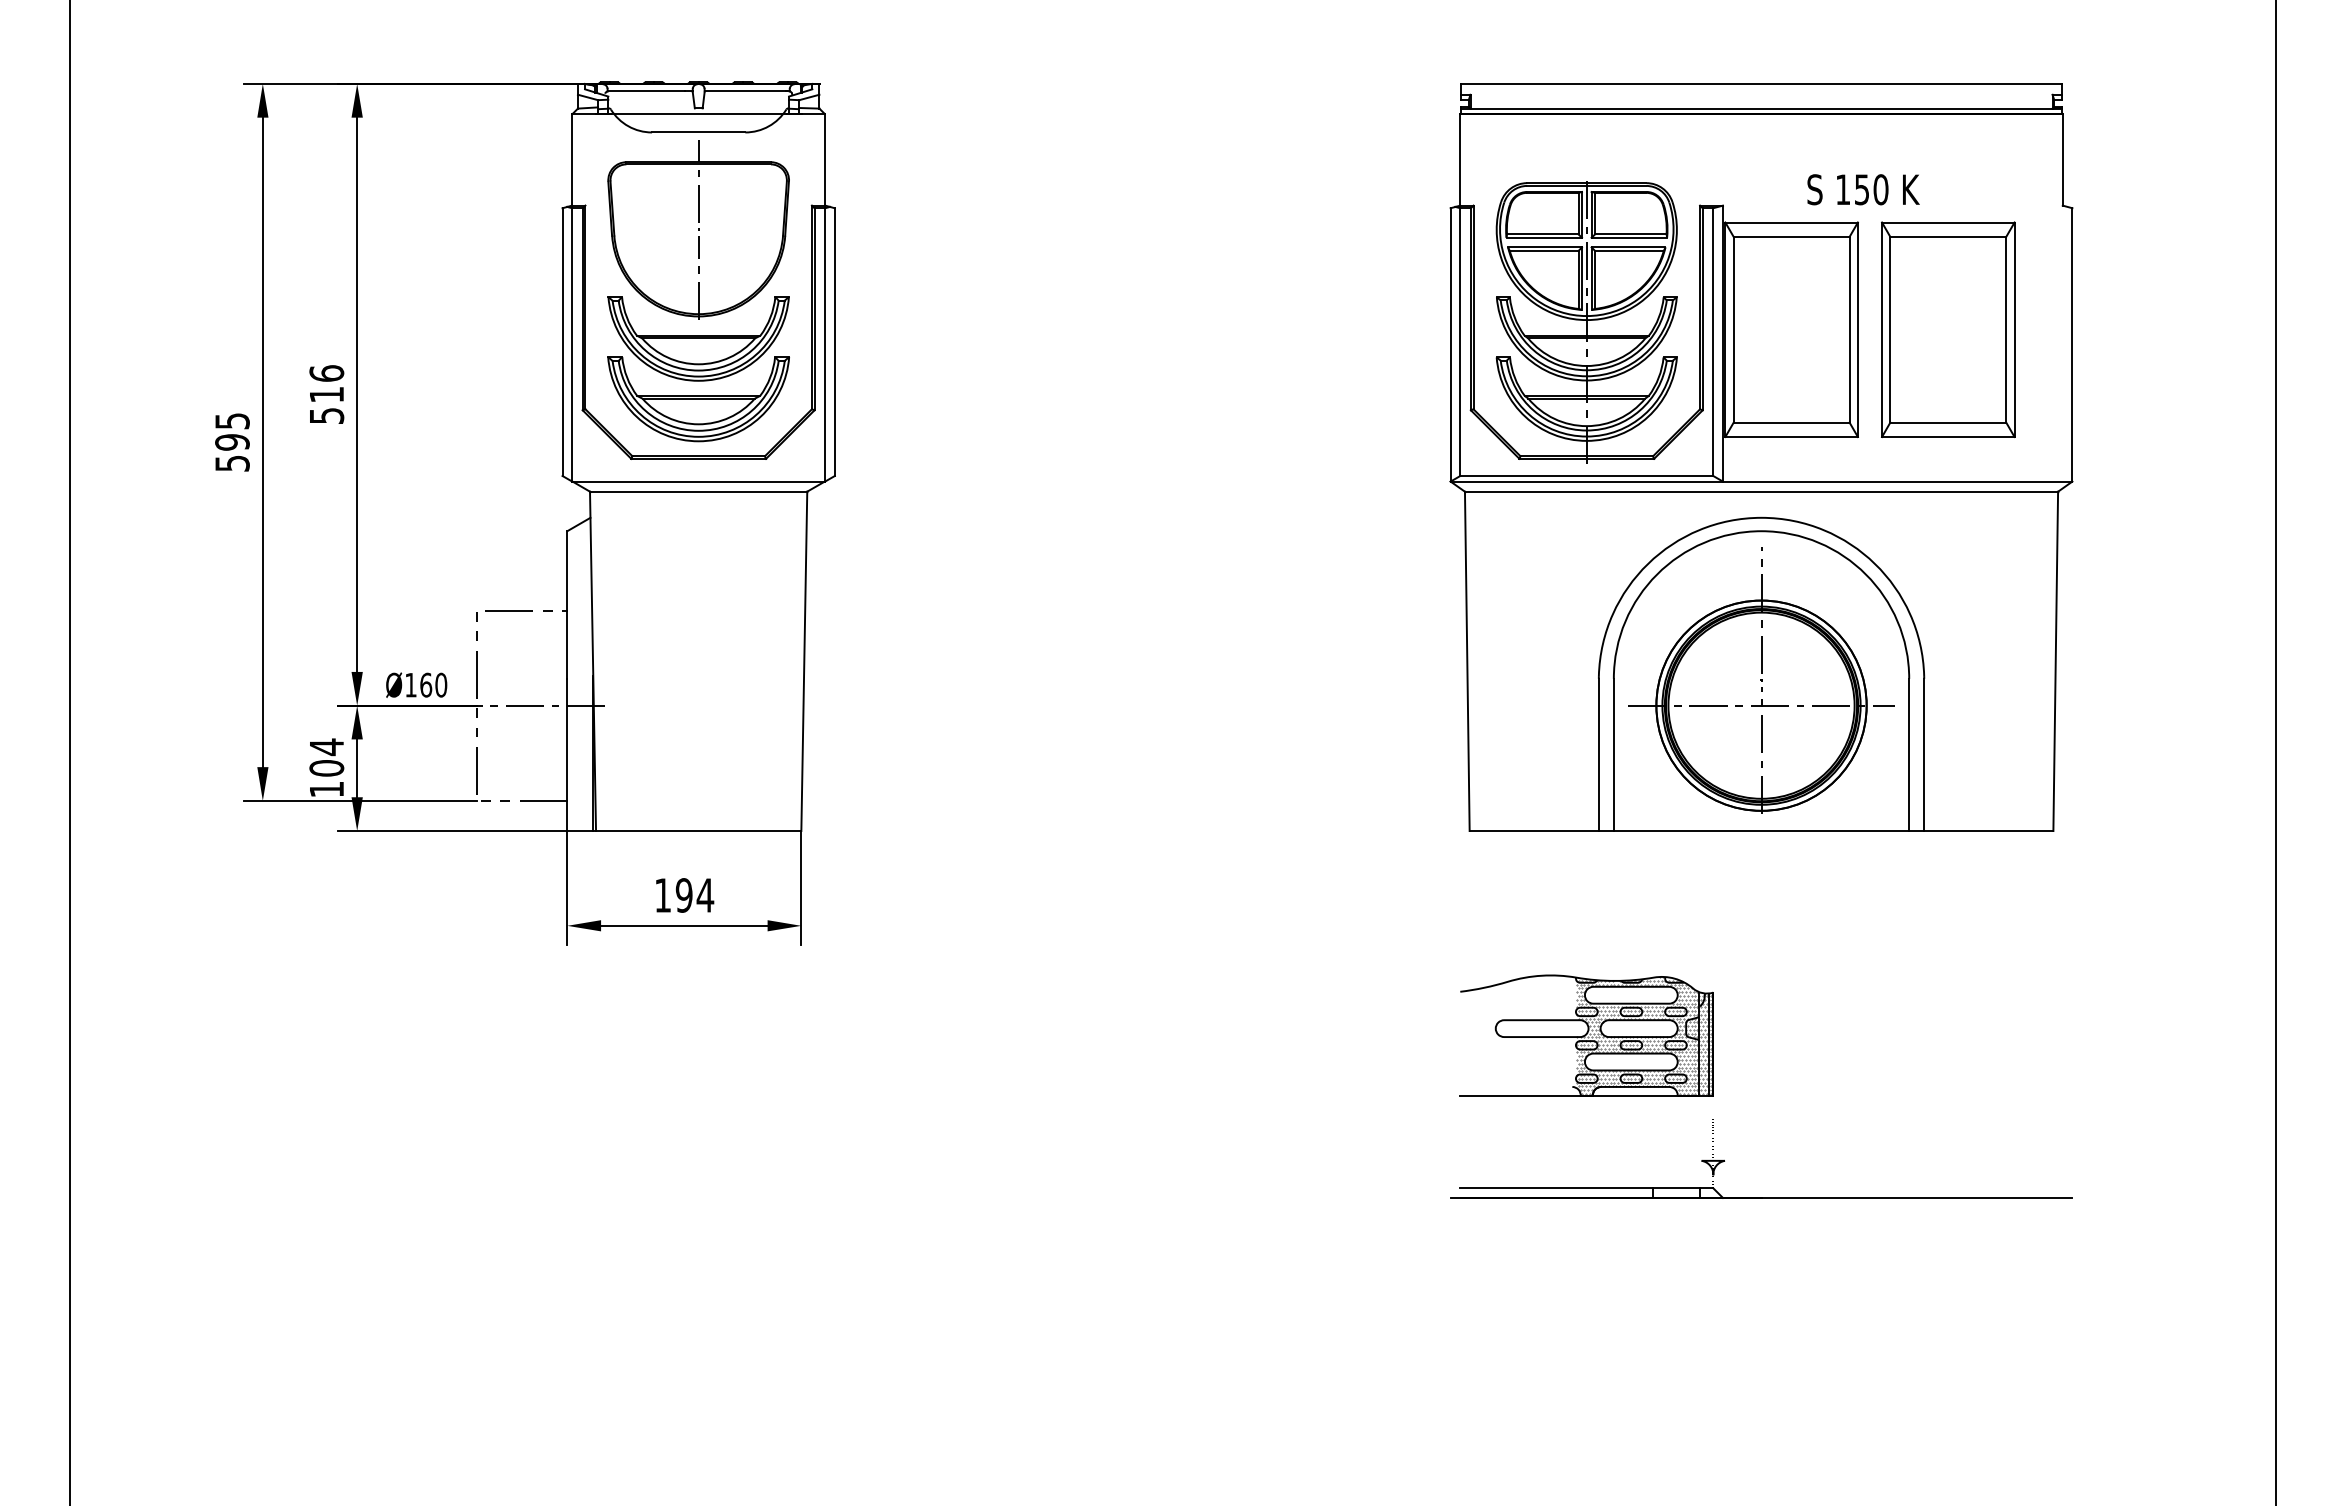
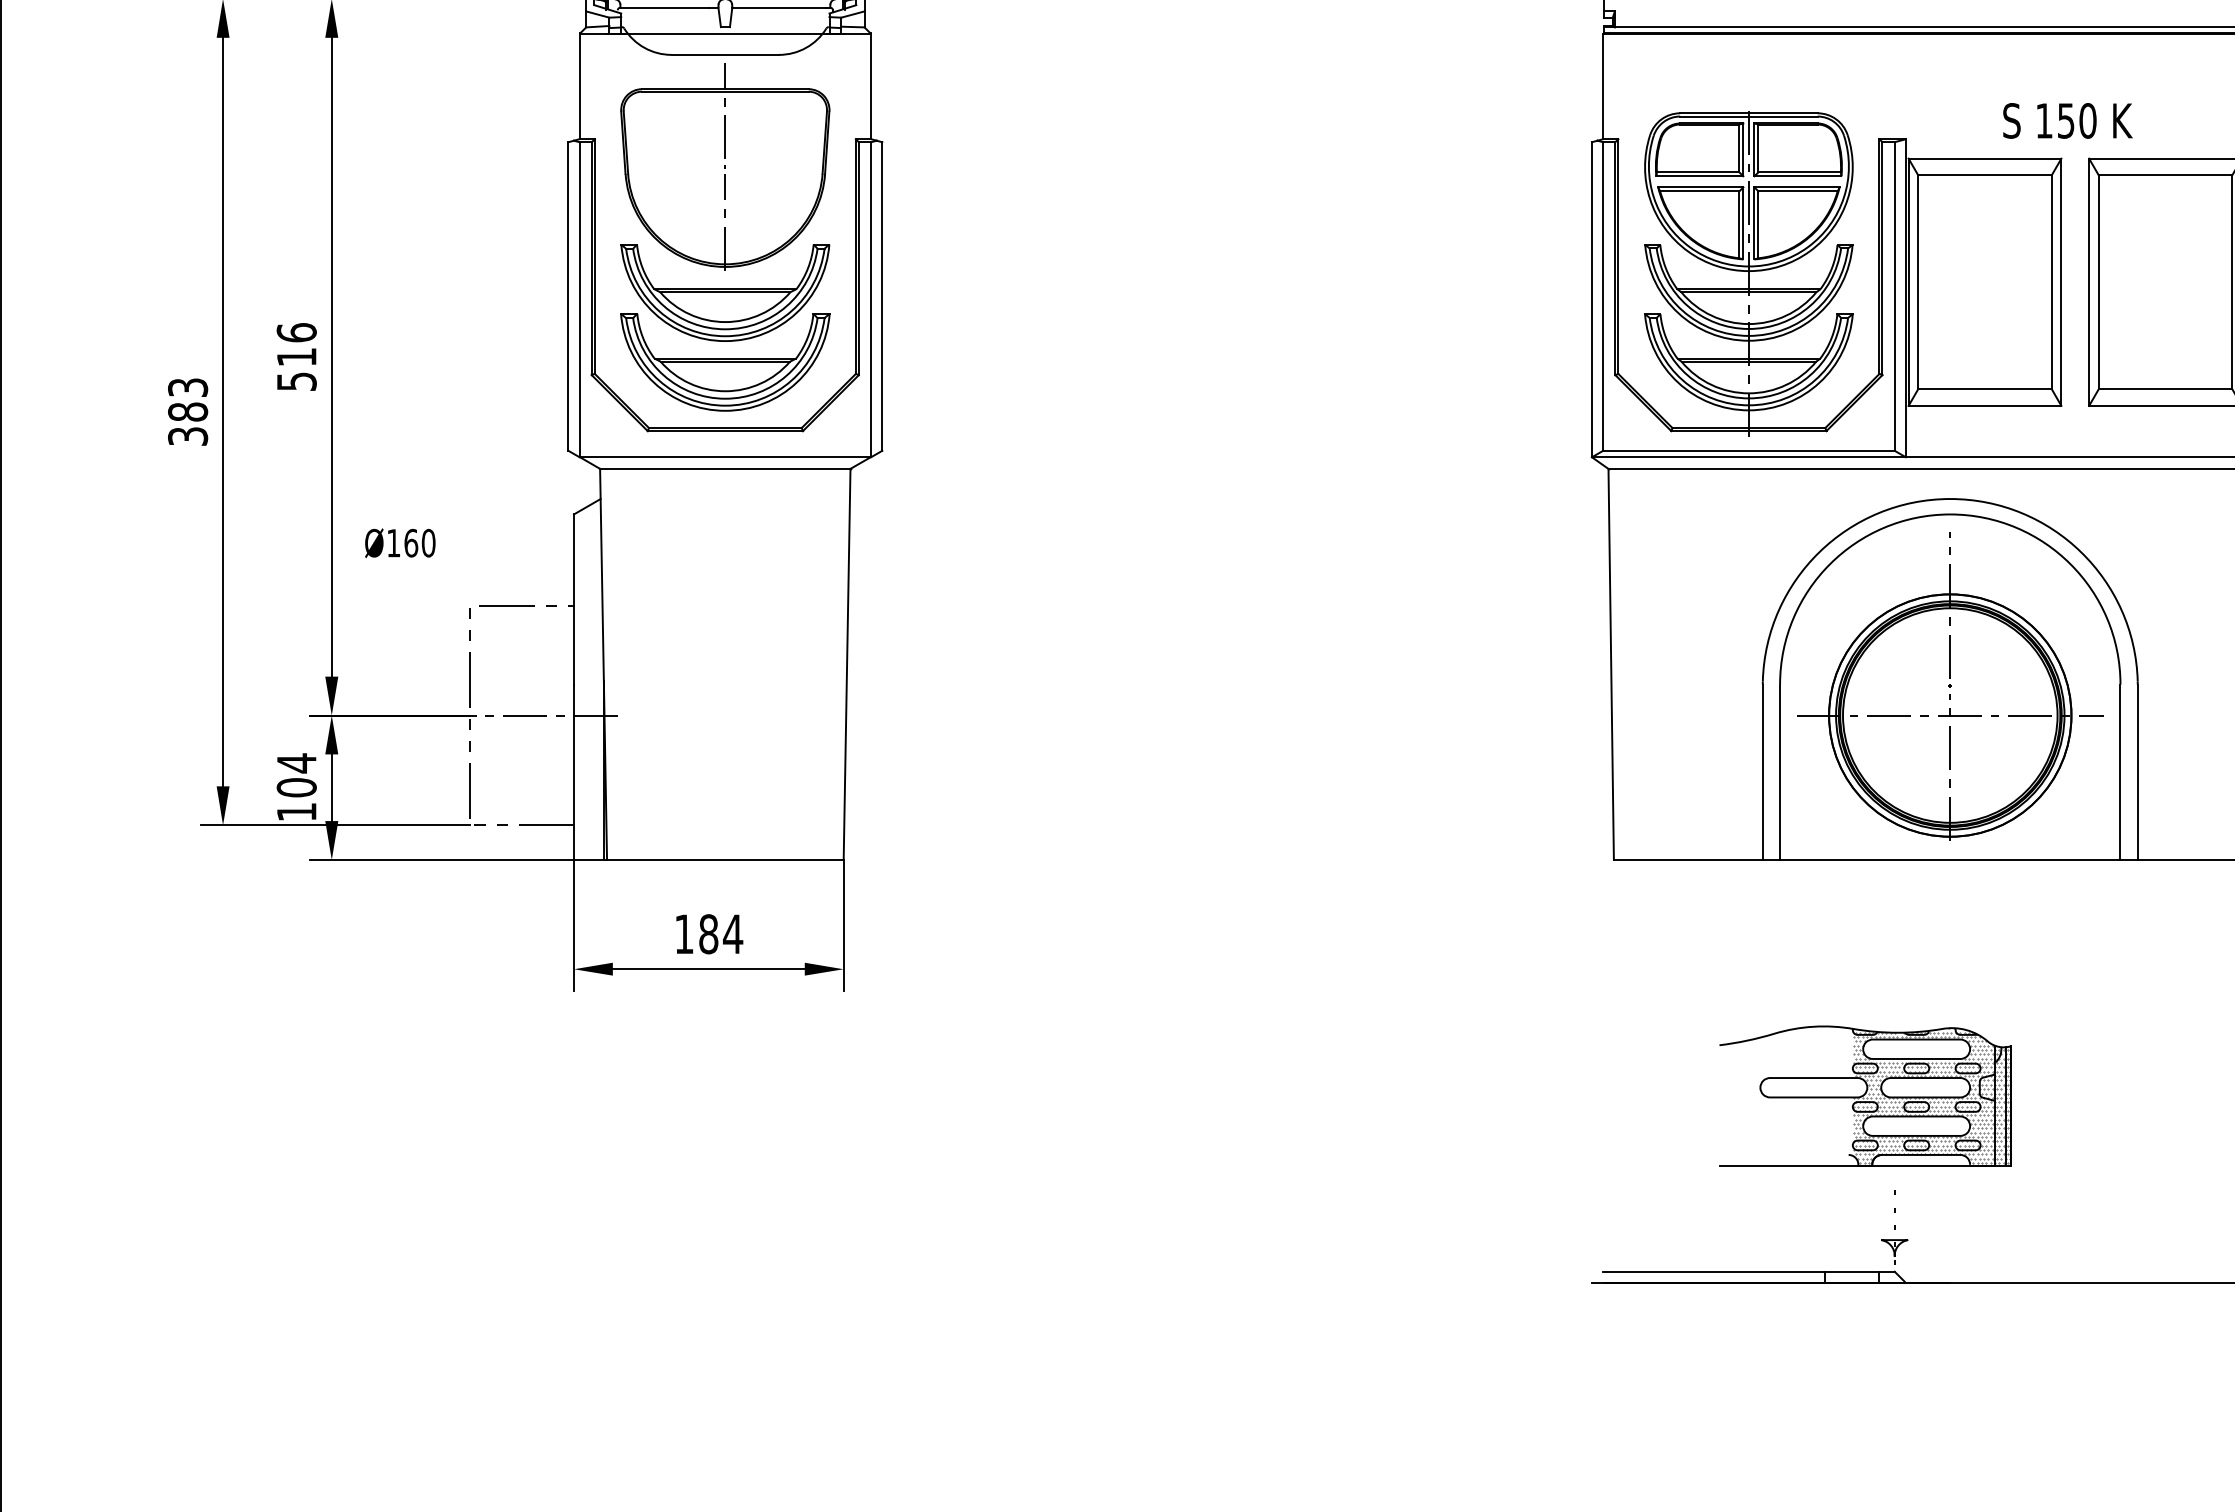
text: (232, 442) -> (188, 412), 595 -> 383
text: (416, 684) -> (400, 542), moved
text: (683, 895) -> (707, 934), 194 -> 184
part: (1586, 1035) -> (1864, 1095), moved

